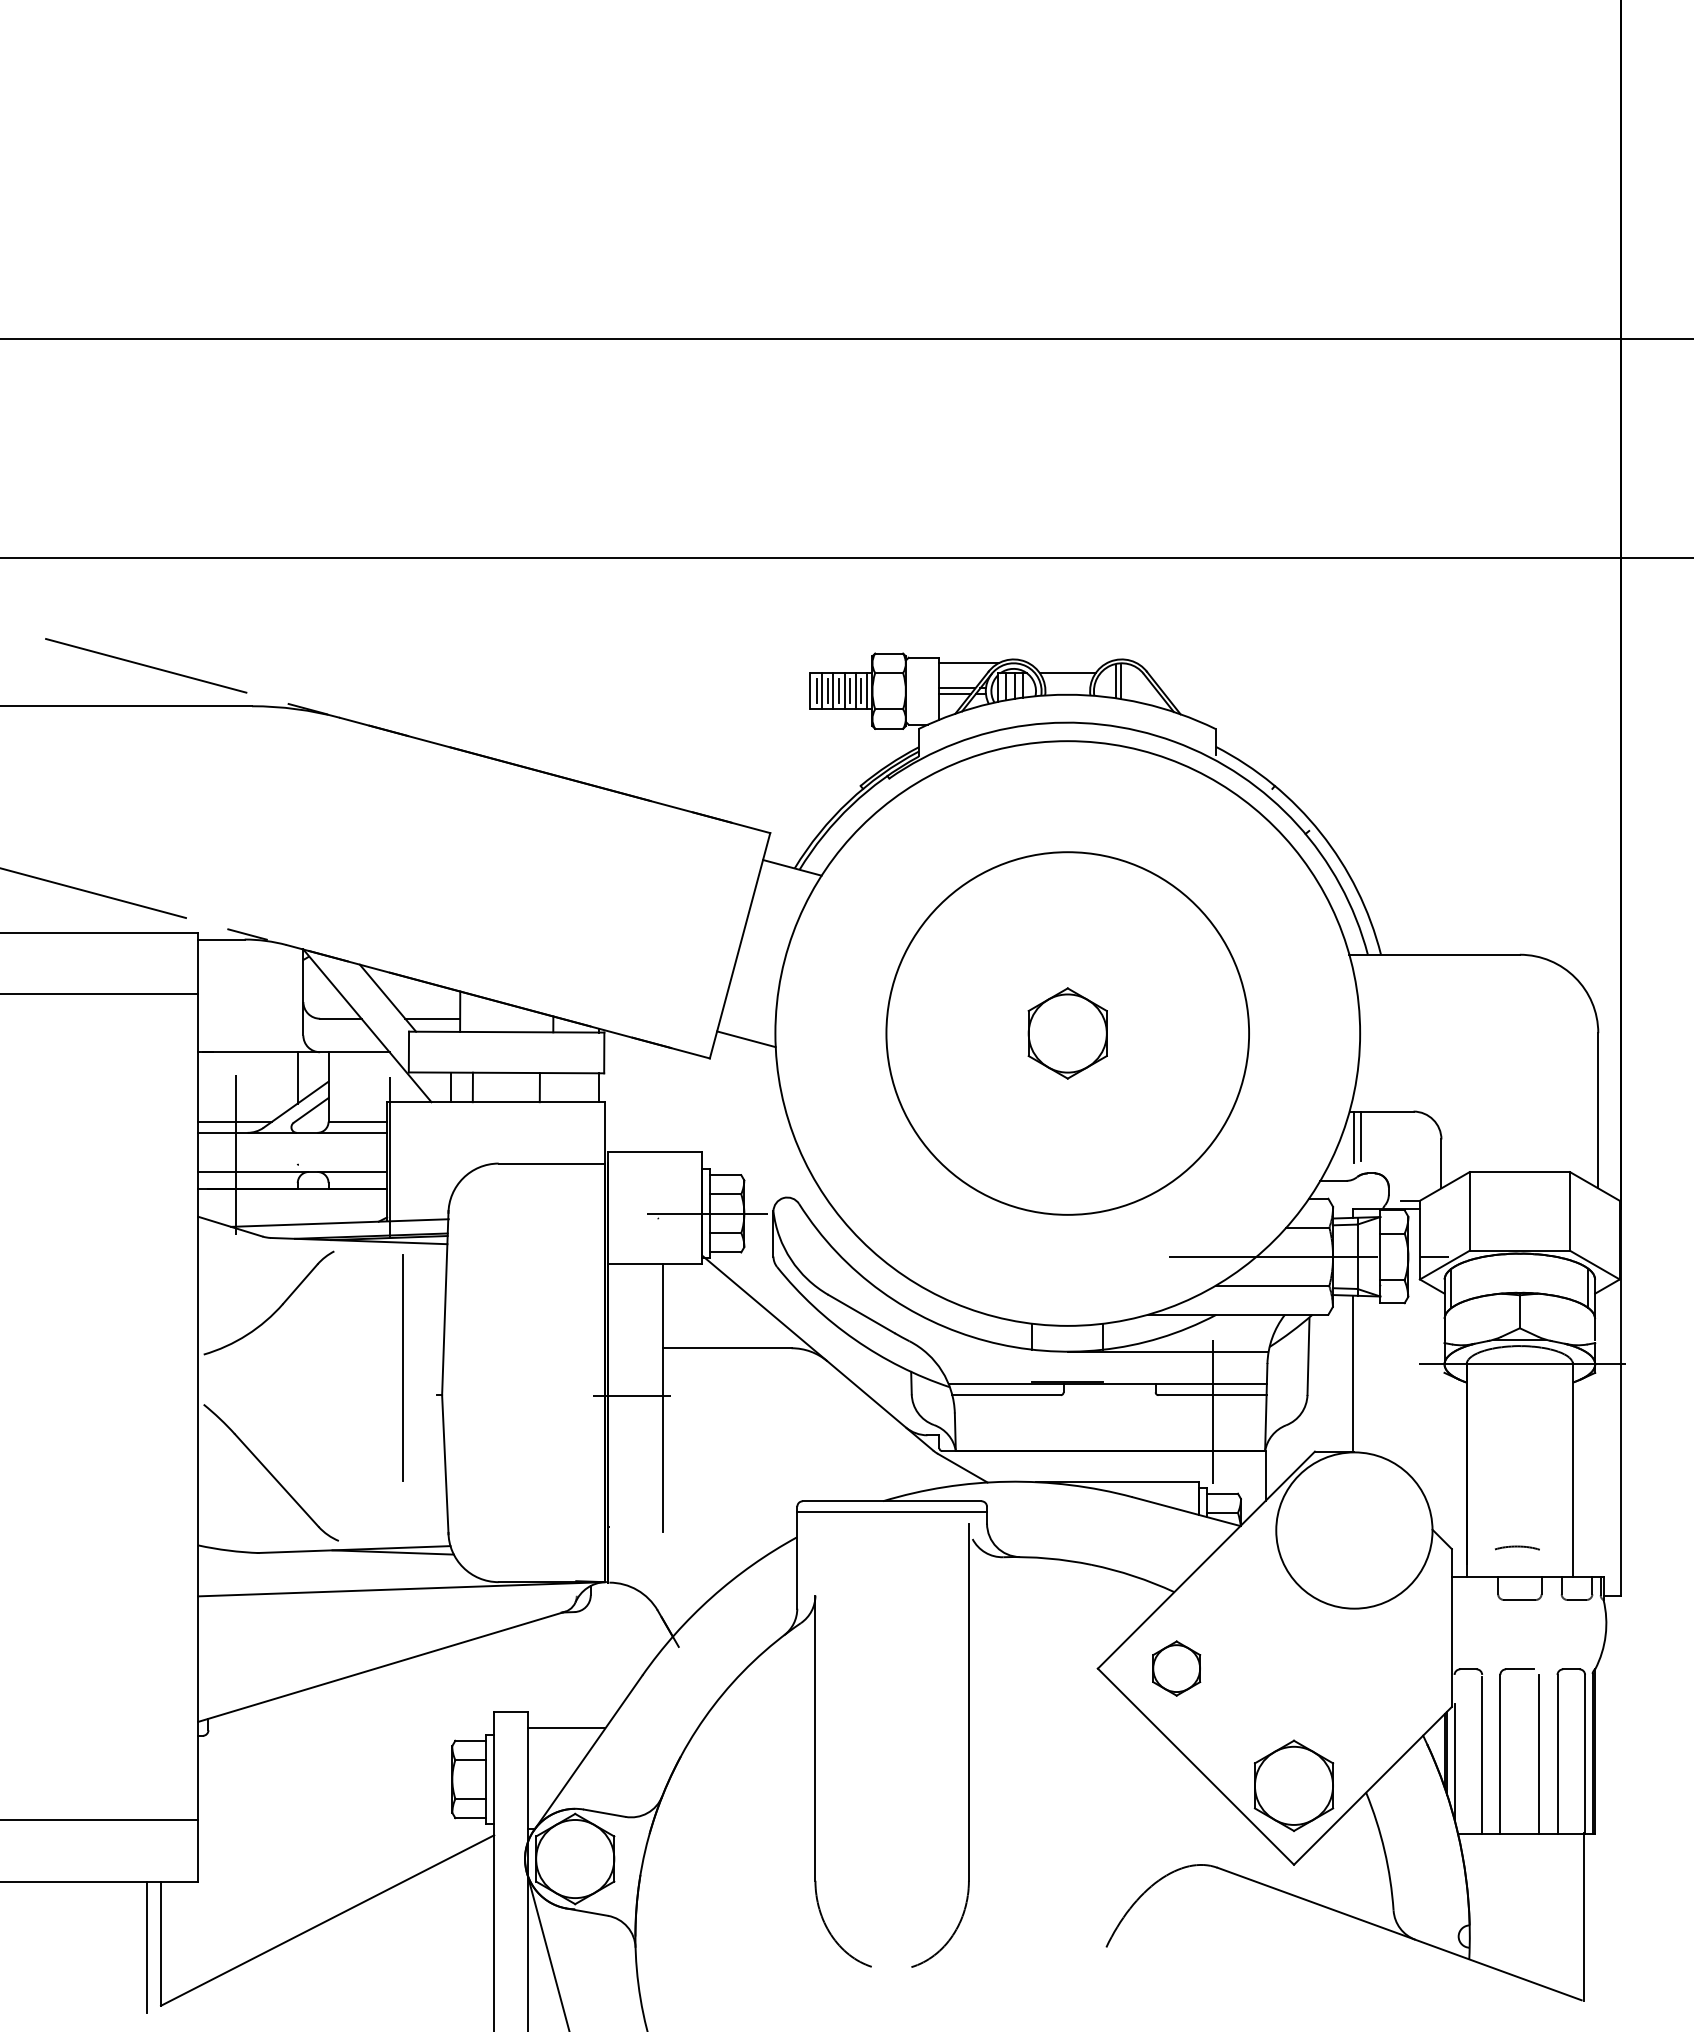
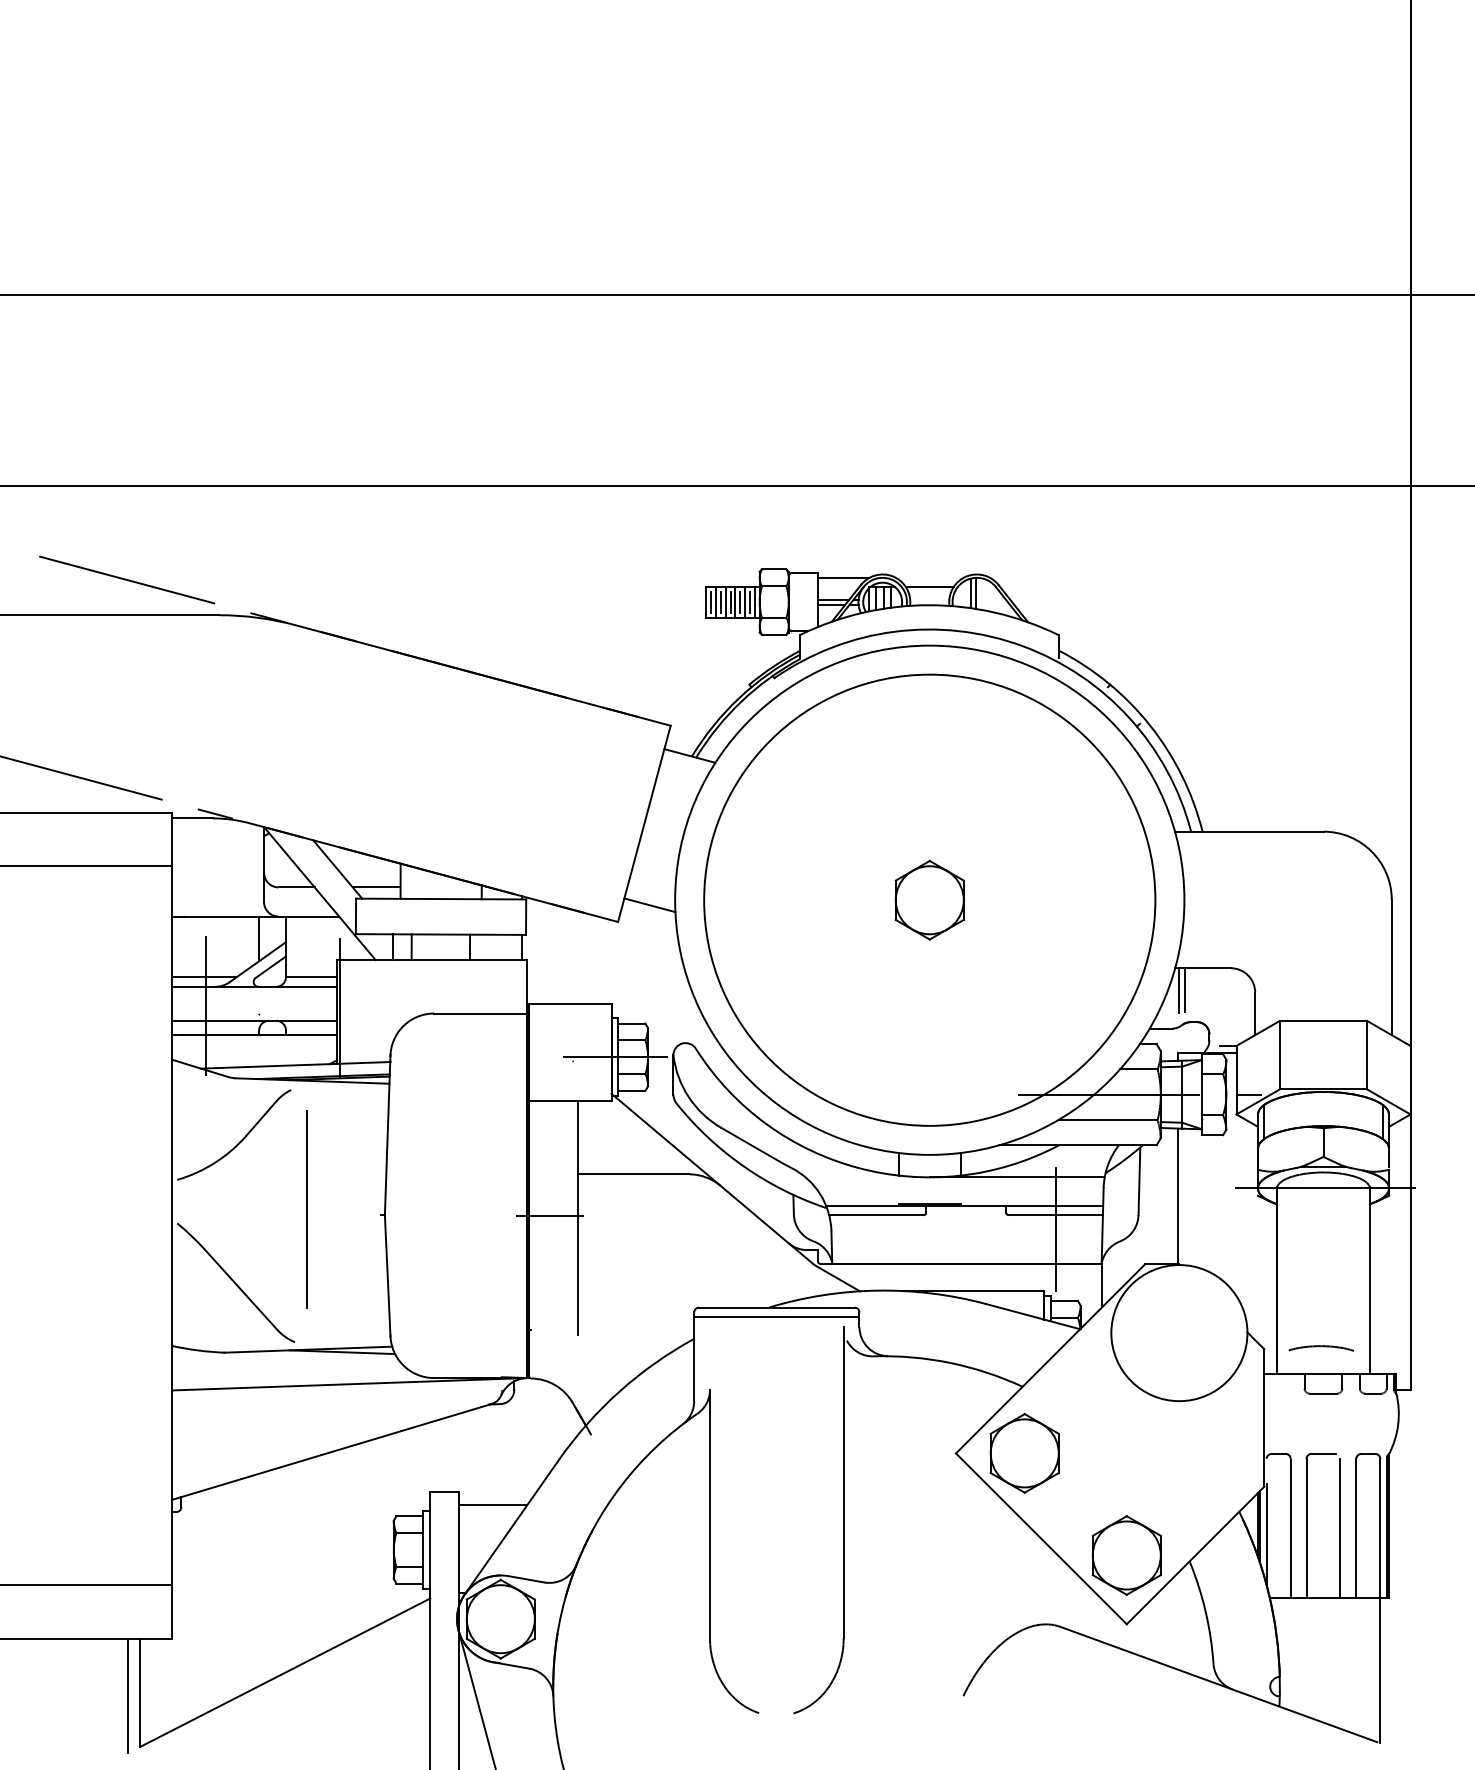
circle: (1067, 1033) -> (929, 900), size x1.43
line: (402, 1367) -> (305, 1209), moved
part: (1517, 1547) -> (1321, 1347), size x1.67
part: (1176, 1668) -> (1024, 1453), size x1.67

